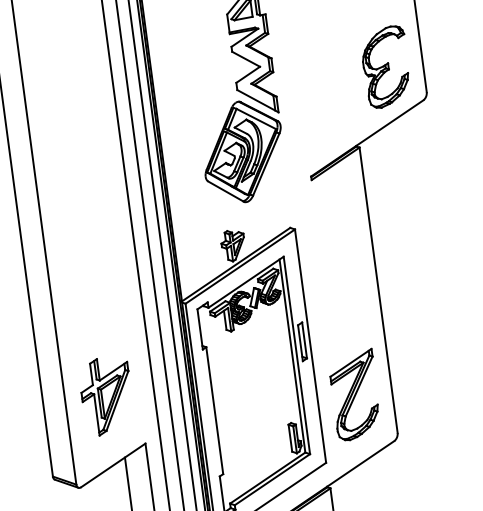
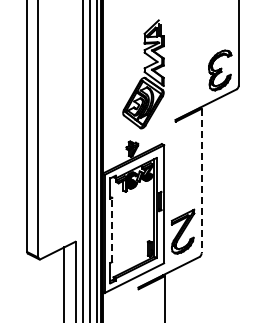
line: (378, 291) -> (201, 181), solid -> dashed
part: (106, 395) -> (59, 215), removed
line: (215, 409) -> (112, 229), solid -> dashed

